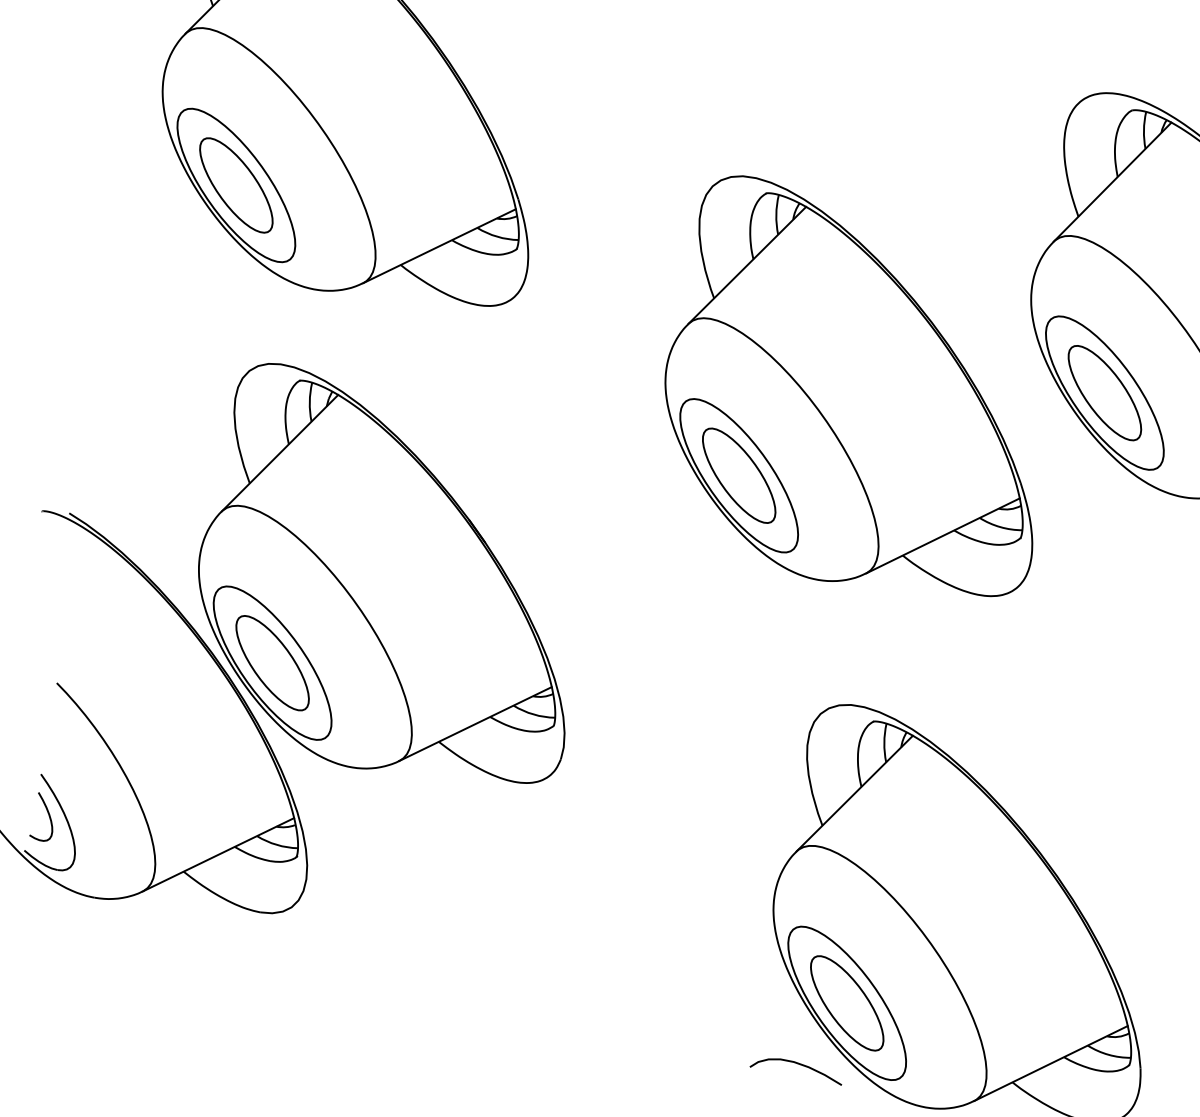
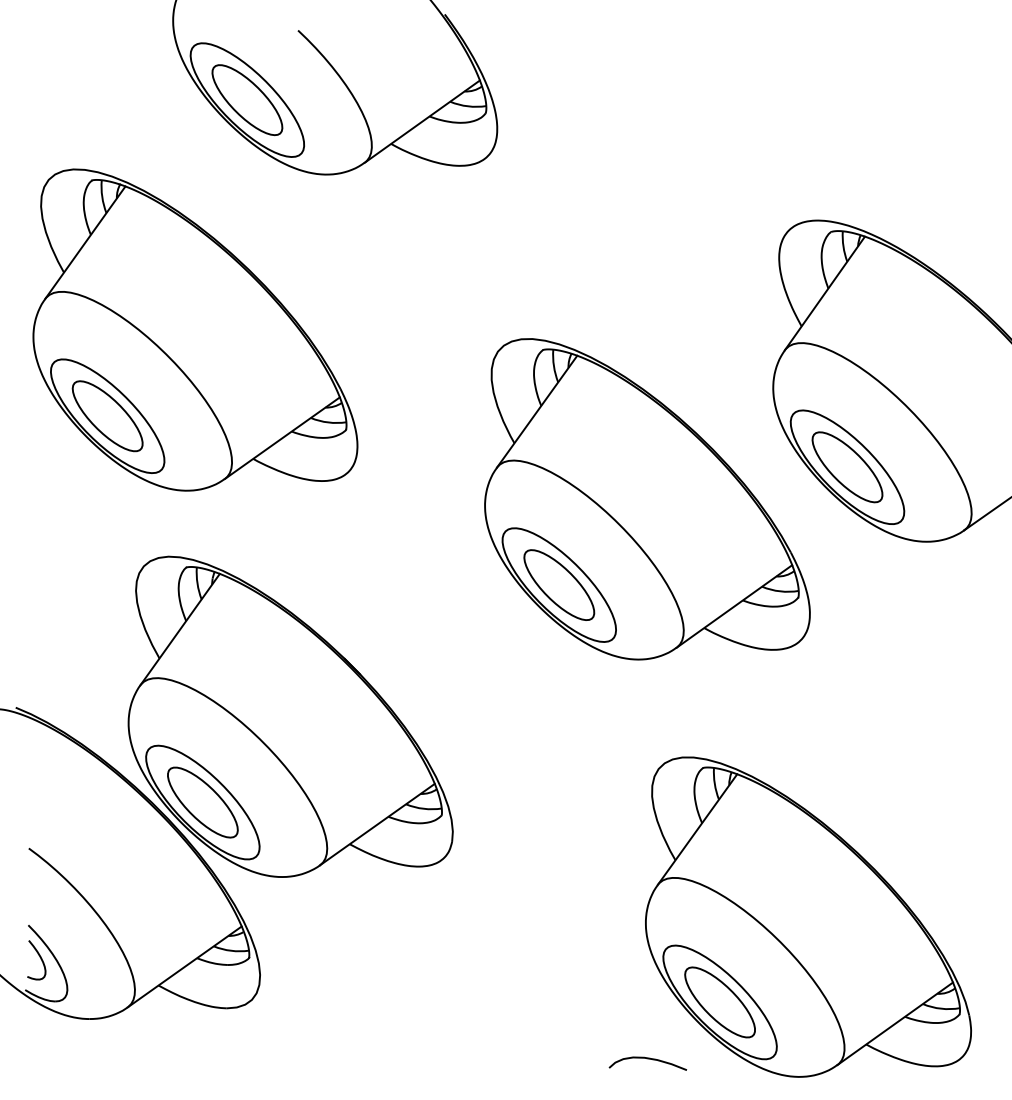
curve: (797, 1064) -> (647, 1059), moved

